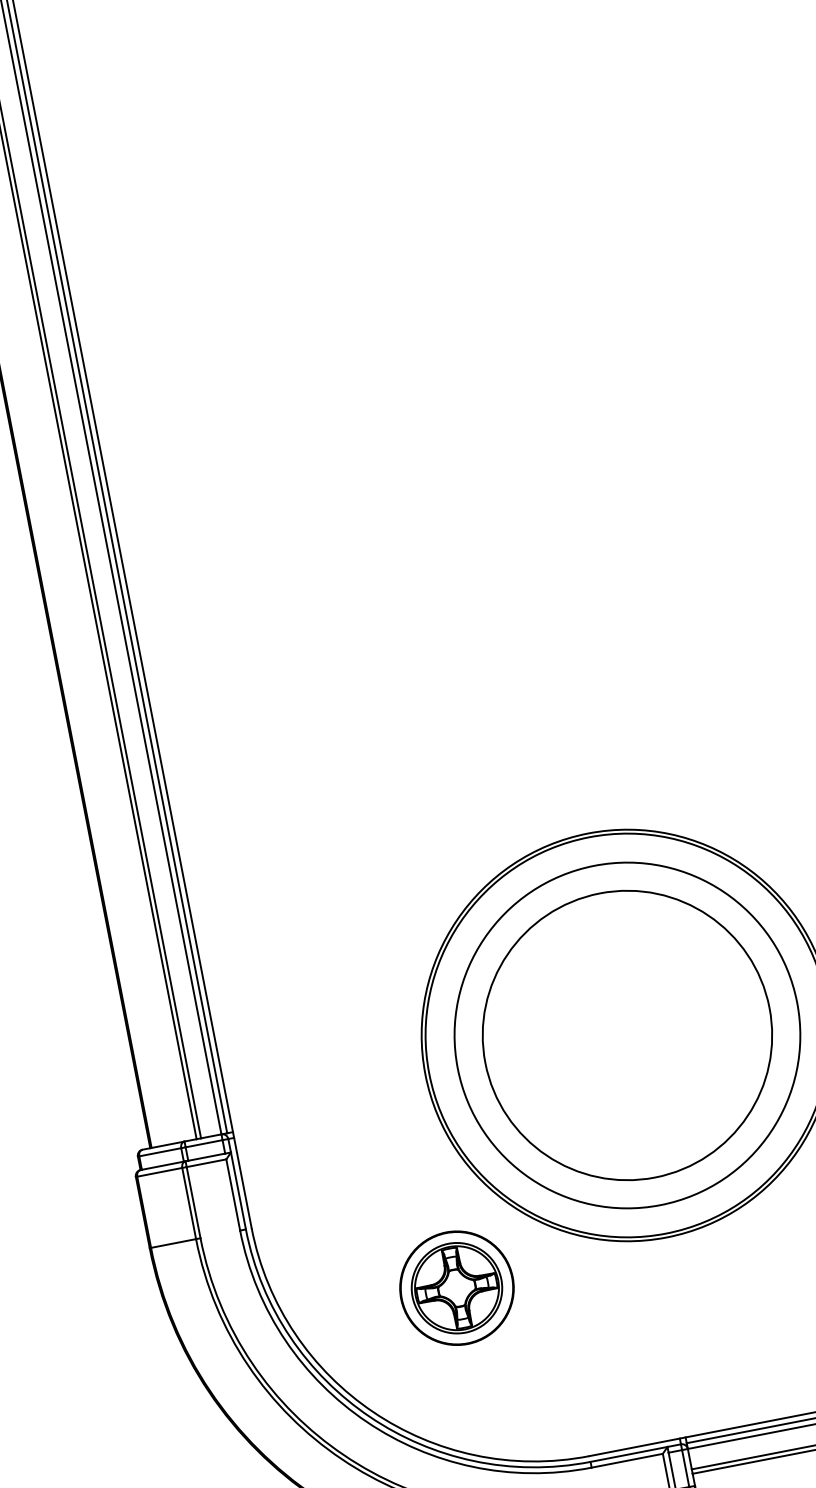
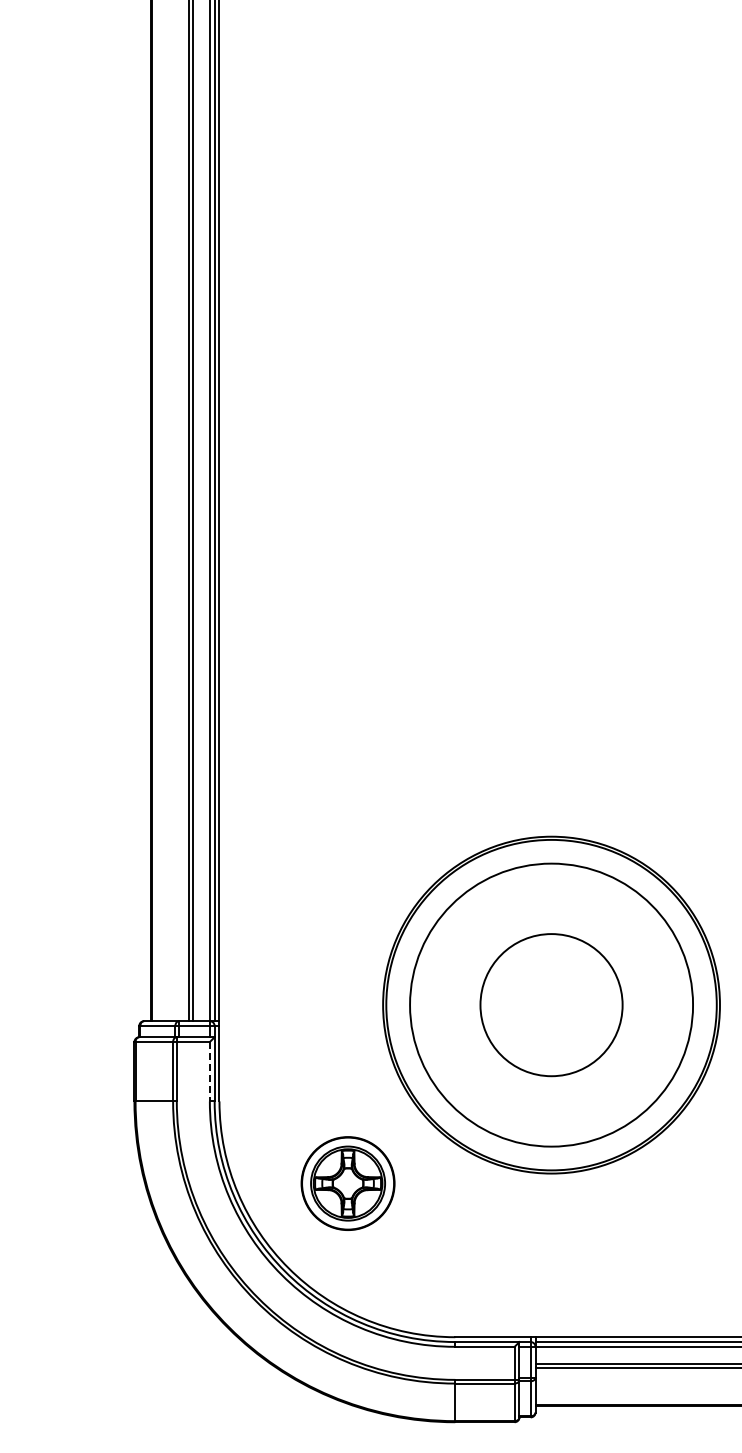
circle: (627, 1034) -> (551, 1004), size x0.6
line: (232, 1194) -> (209, 1071), solid -> dashed
part: (456, 1288) -> (347, 1183), moved

